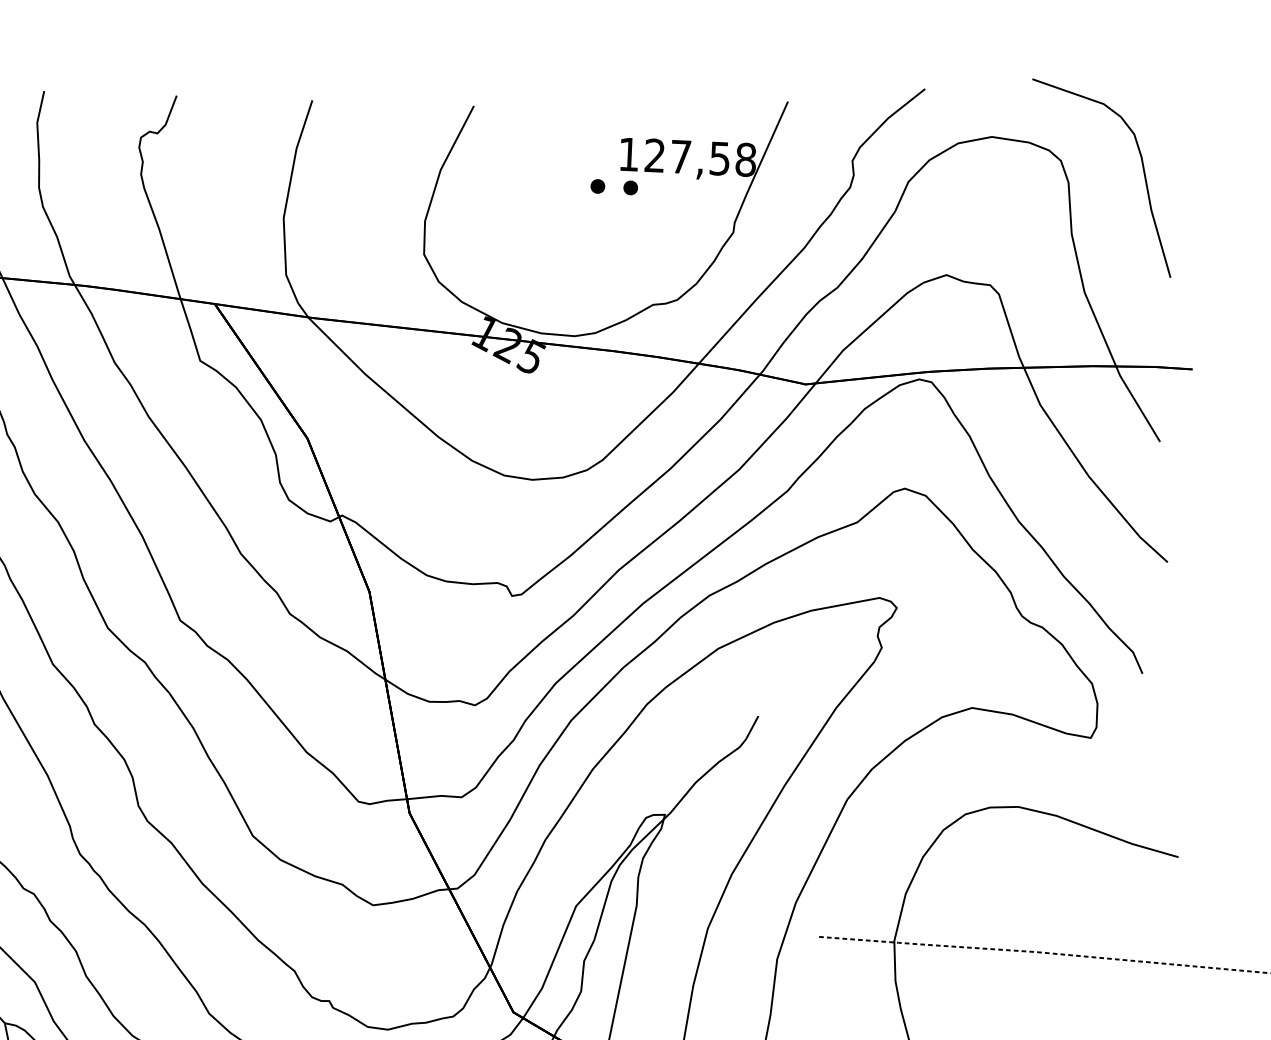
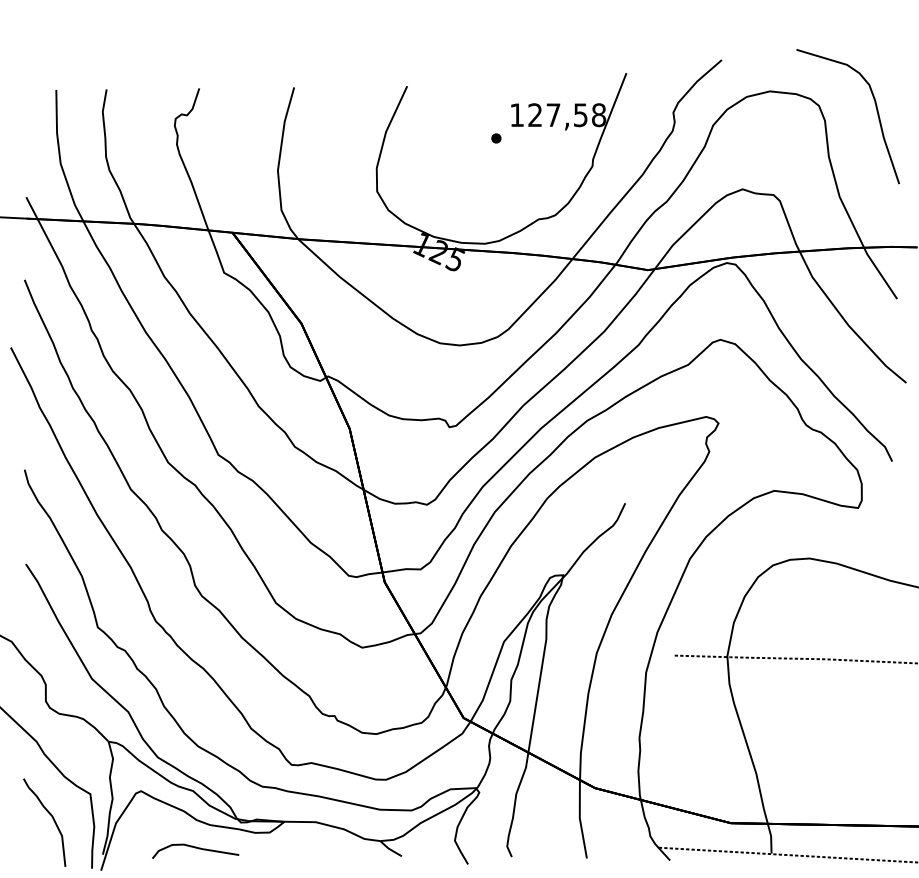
part: (630, 188) -> (519, 138), removed

